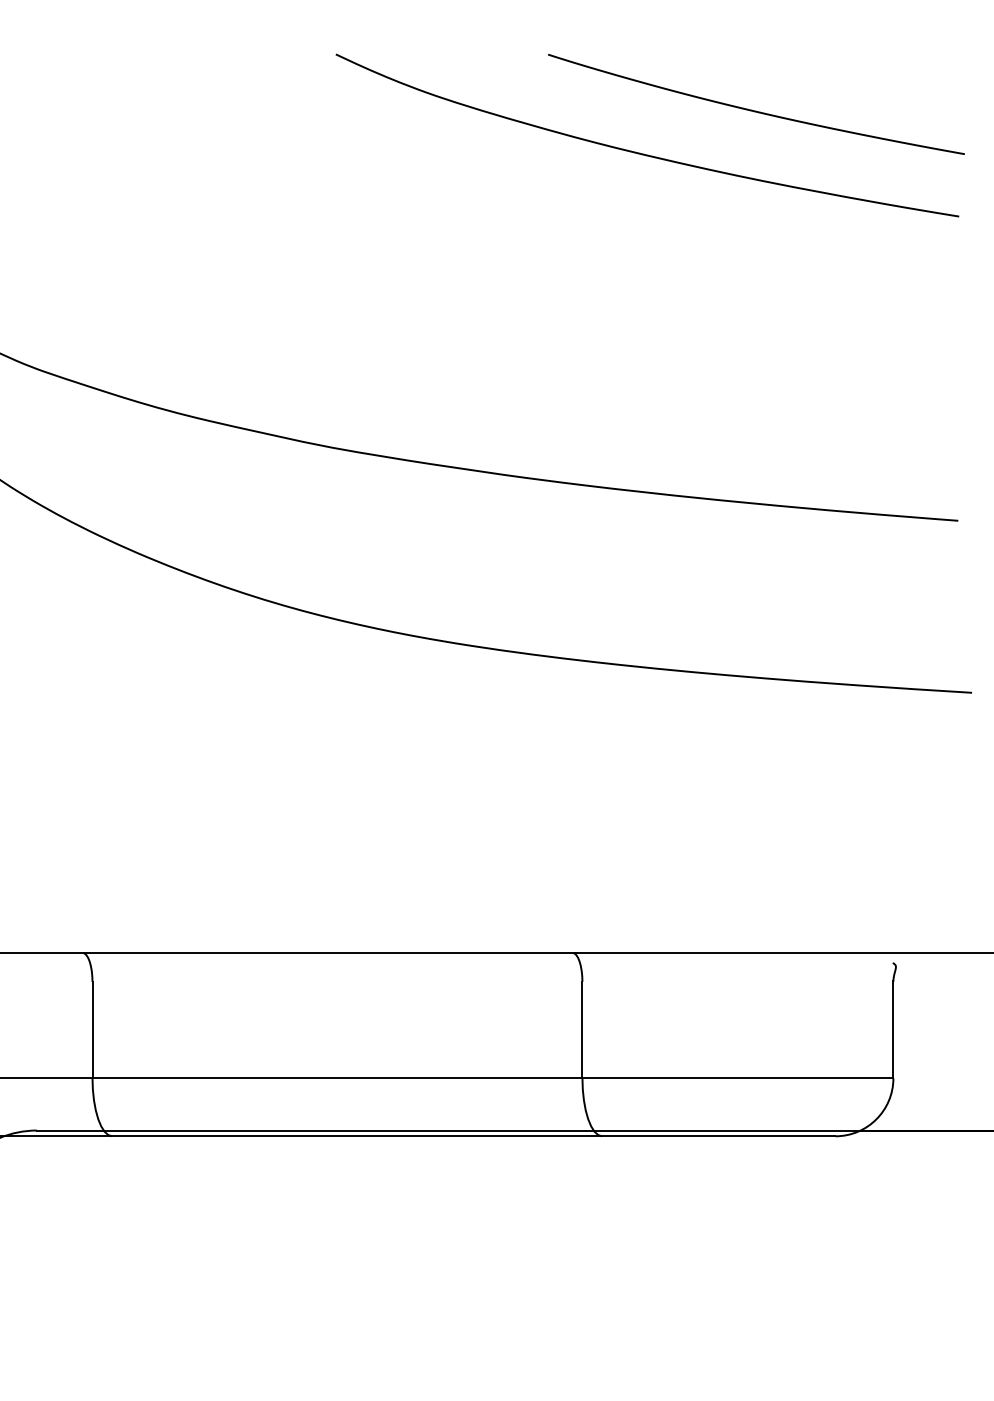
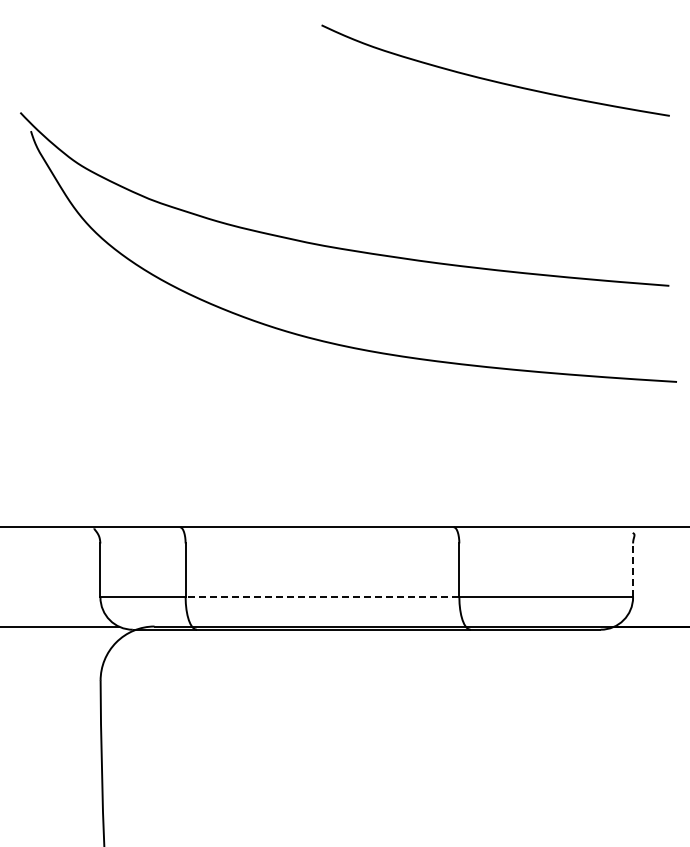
curve: (752, 108) -> (554, 55), removed
line: (894, 1028) -> (633, 569), solid -> dashed
line: (337, 1078) -> (322, 597), solid -> dashed

